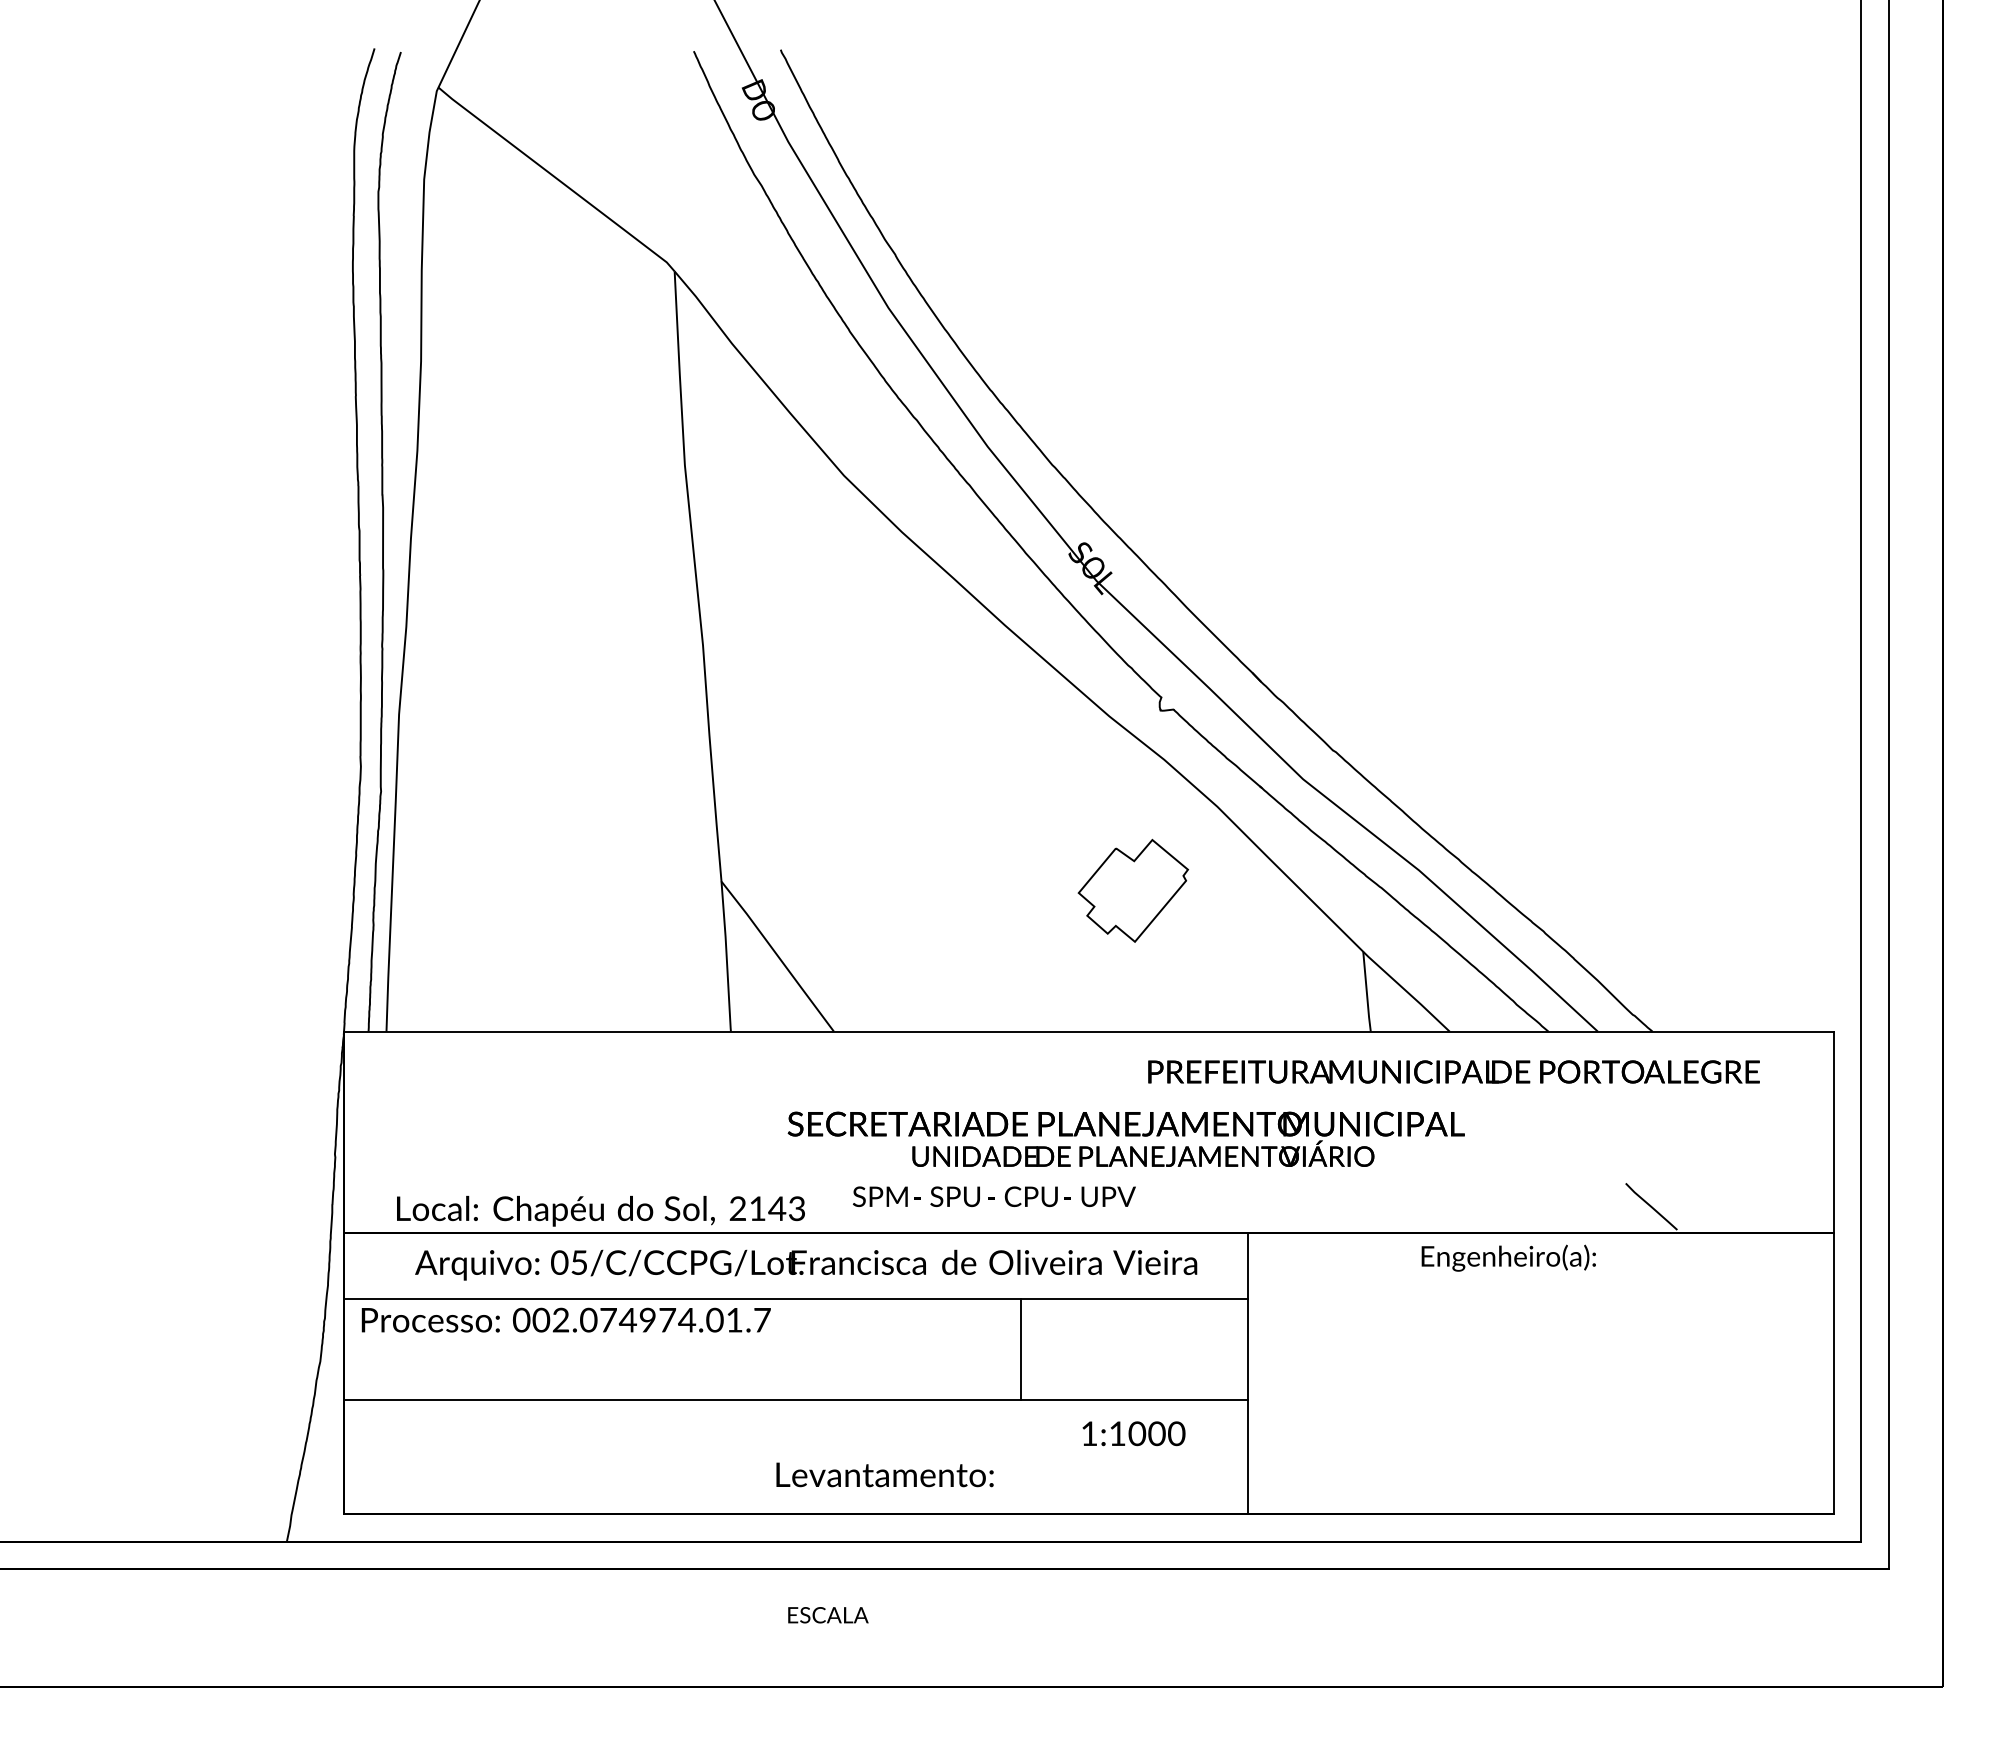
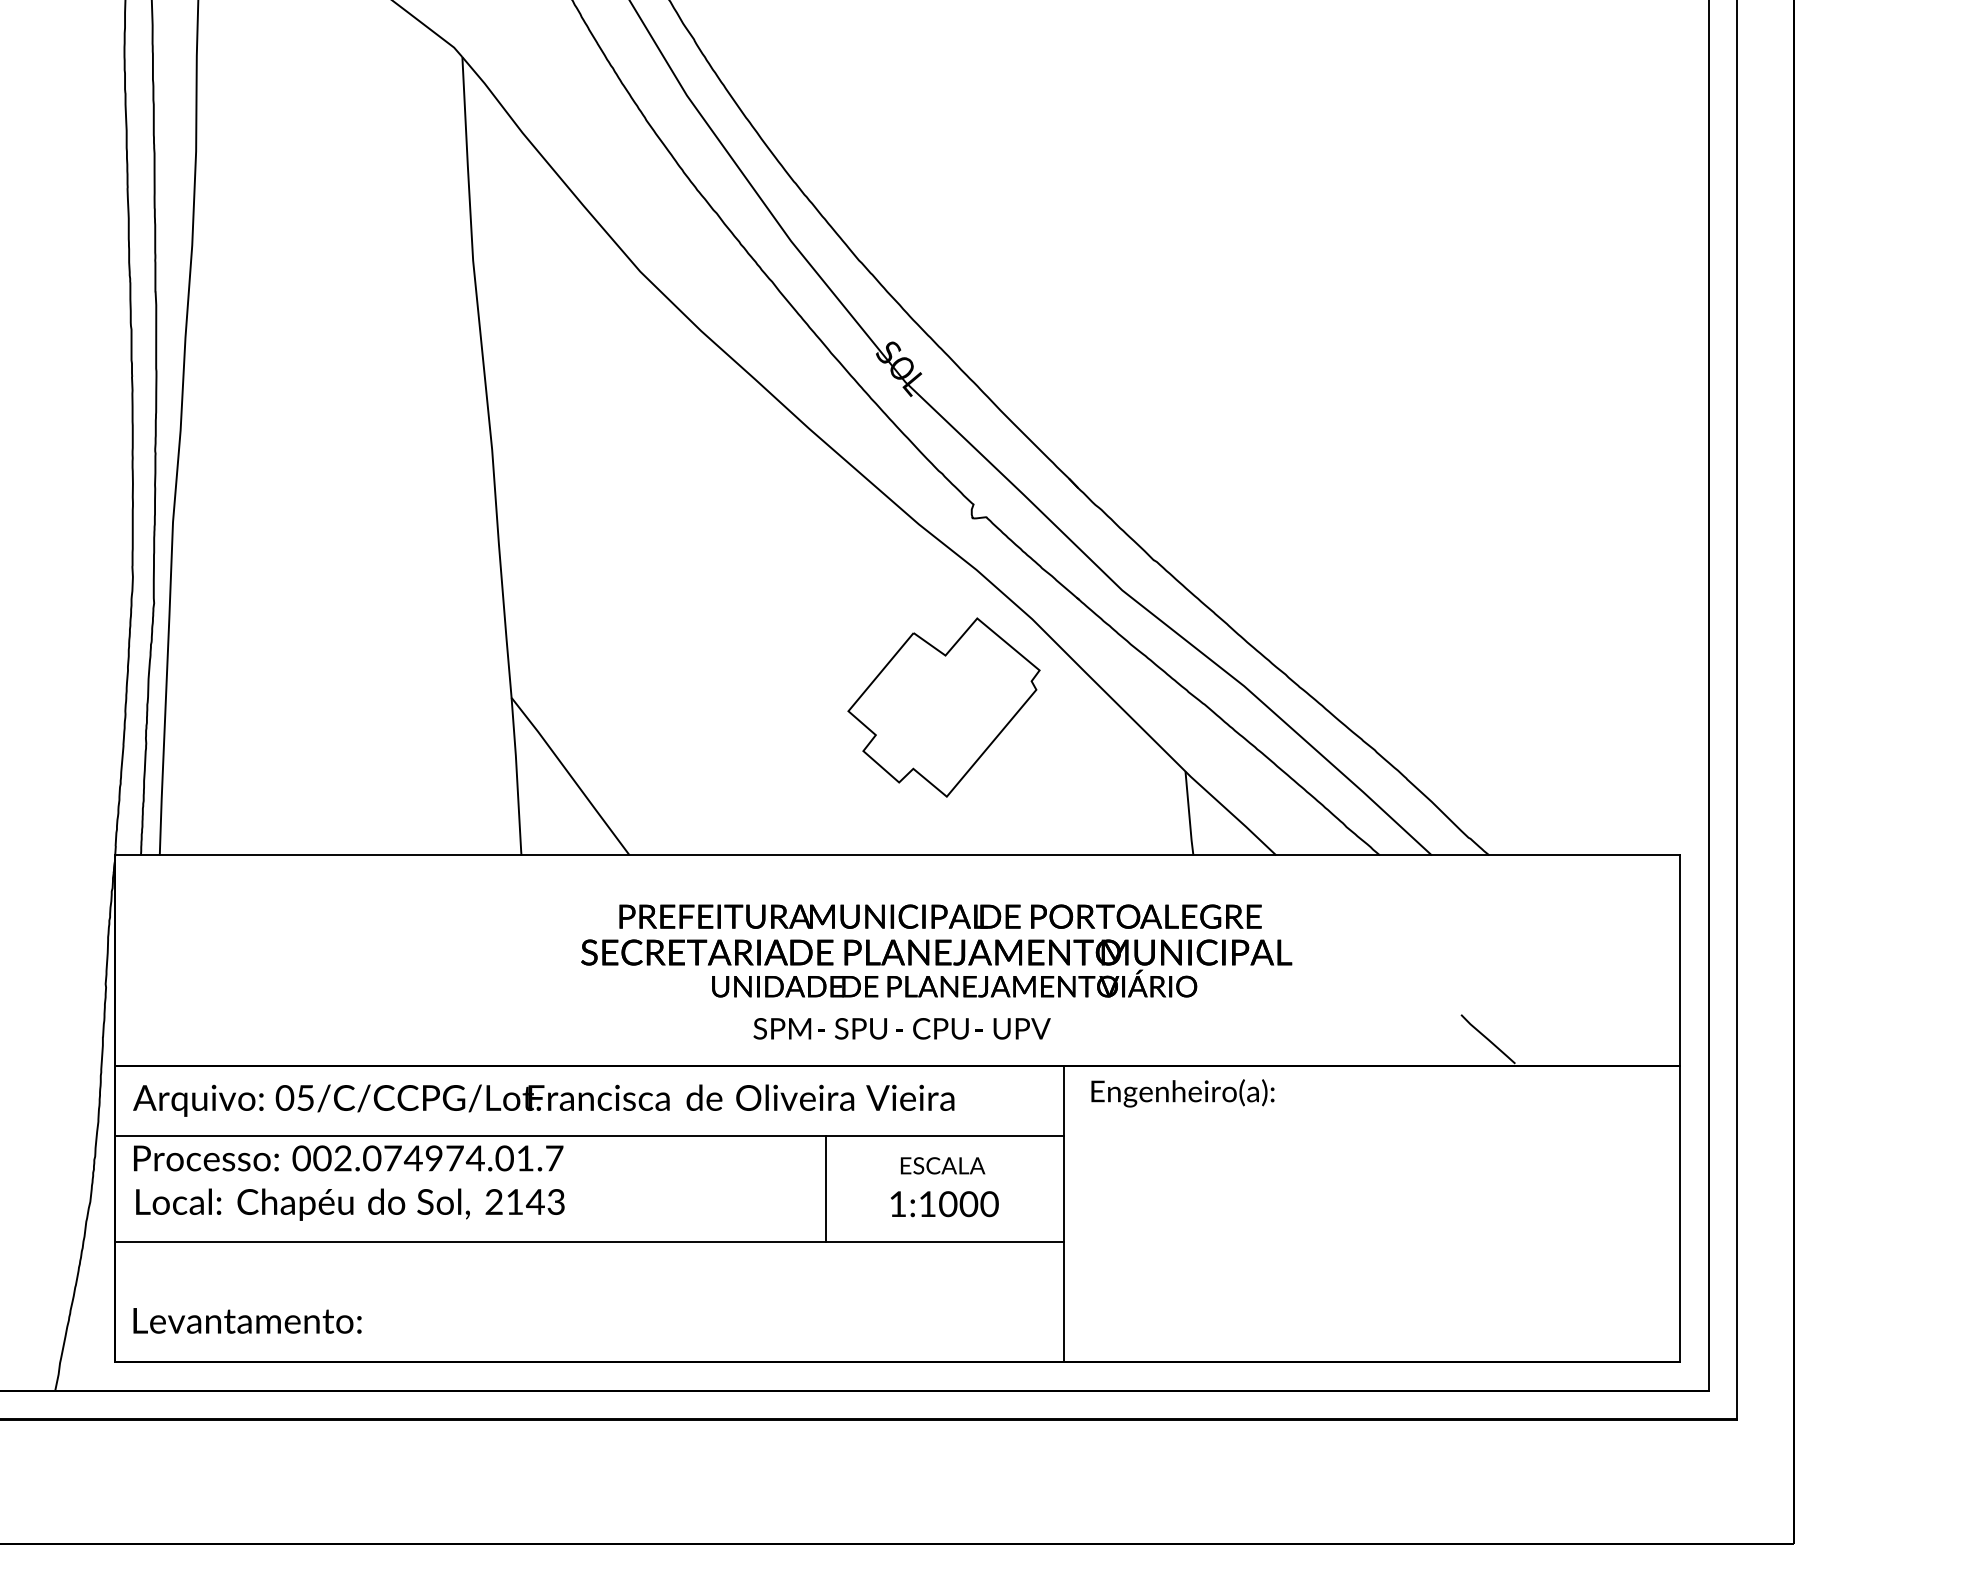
part: (1133, 890) -> (944, 707), size x1.67
text: (1453, 1071) -> (940, 916), moved
text: (994, 1196) -> (902, 1028), moved
text: (600, 1211) -> (349, 1204), moved
text: (1508, 1257) -> (1182, 1092), moved
text: (806, 1264) -> (544, 1099), moved
text: (1133, 1433) -> (944, 1203), moved
text: (884, 1474) -> (246, 1320), moved
text: (828, 1615) -> (943, 1166), moved

